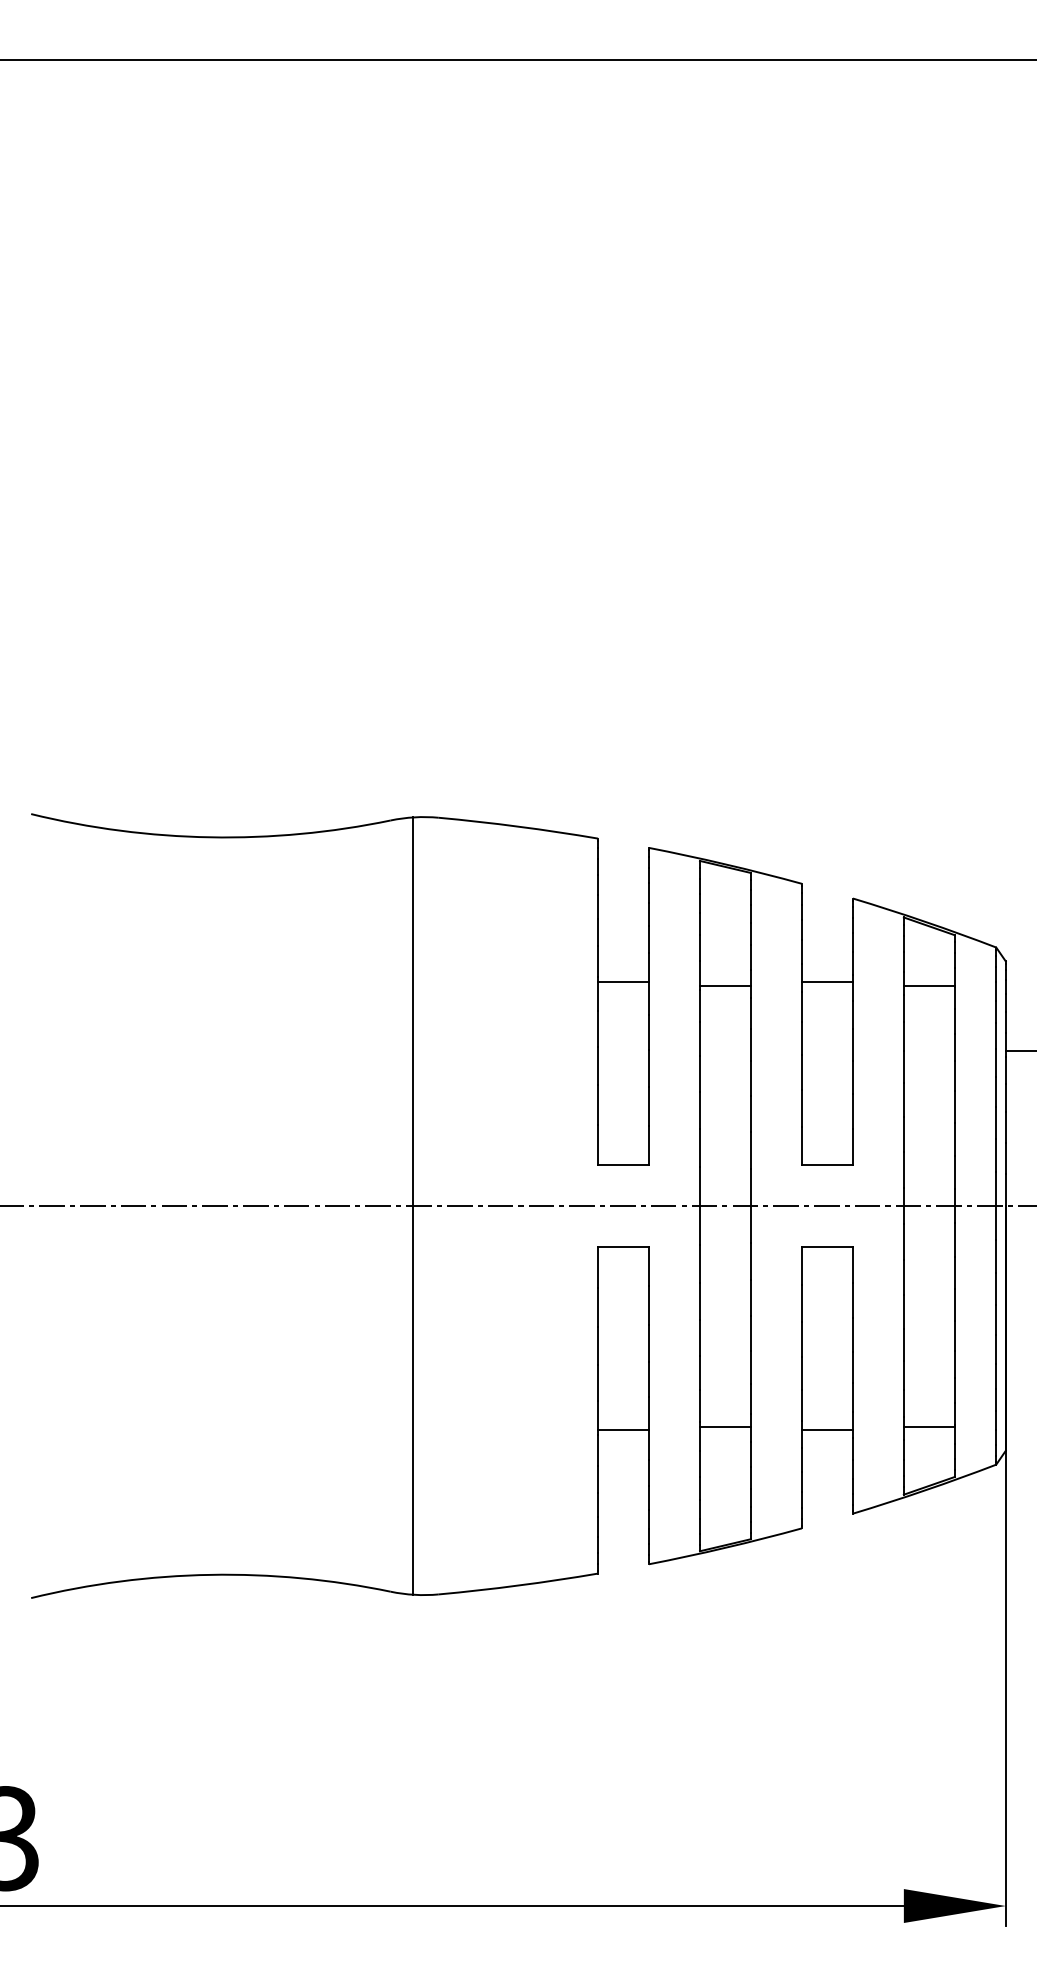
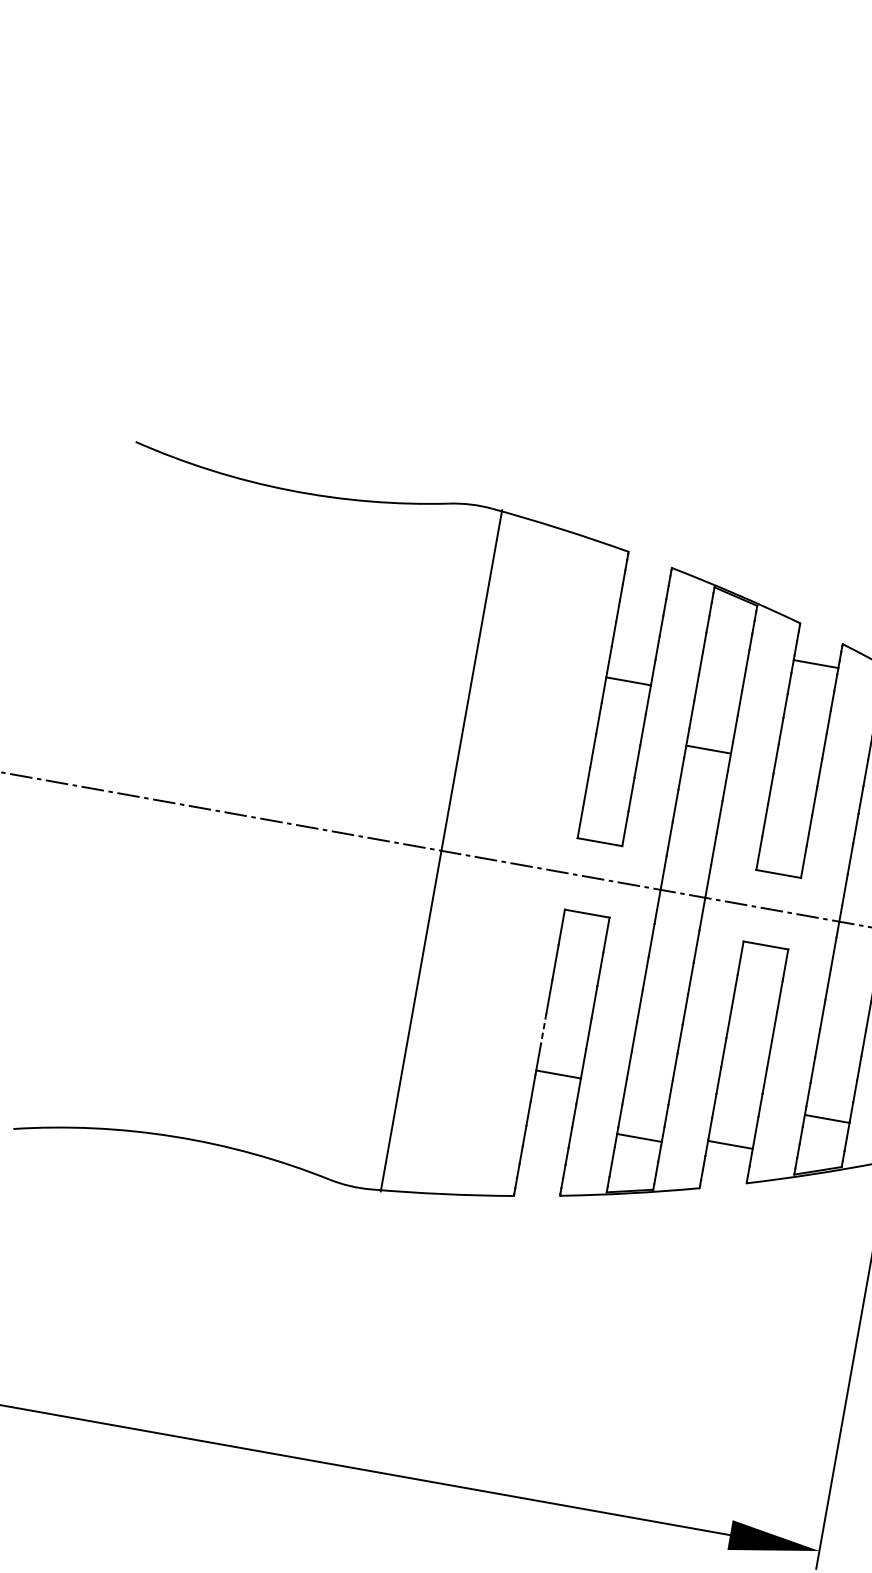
line: (826, 981) -> (815, 663), moved
line: (724, 985) -> (707, 749), moved
line: (412, 1205) -> (441, 850), moved
line: (598, 1383) -> (544, 1029), solid -> dashed
line: (724, 1426) -> (638, 1137), moved
line: (826, 1430) -> (729, 1144), moved

